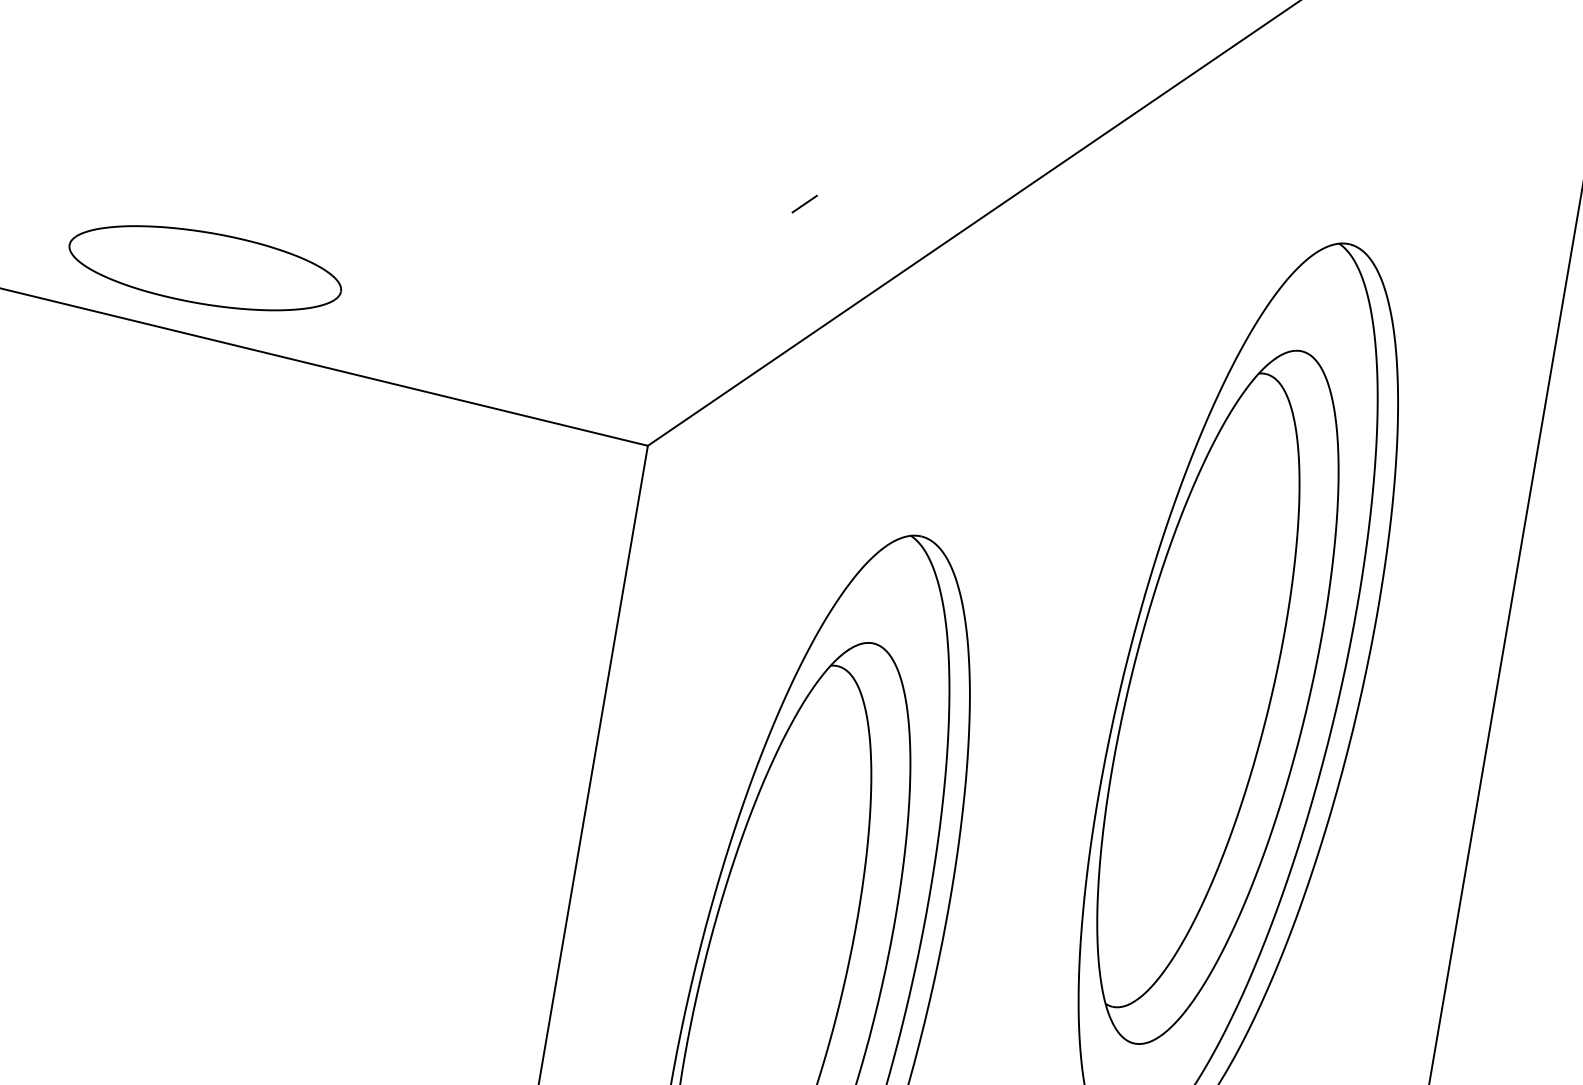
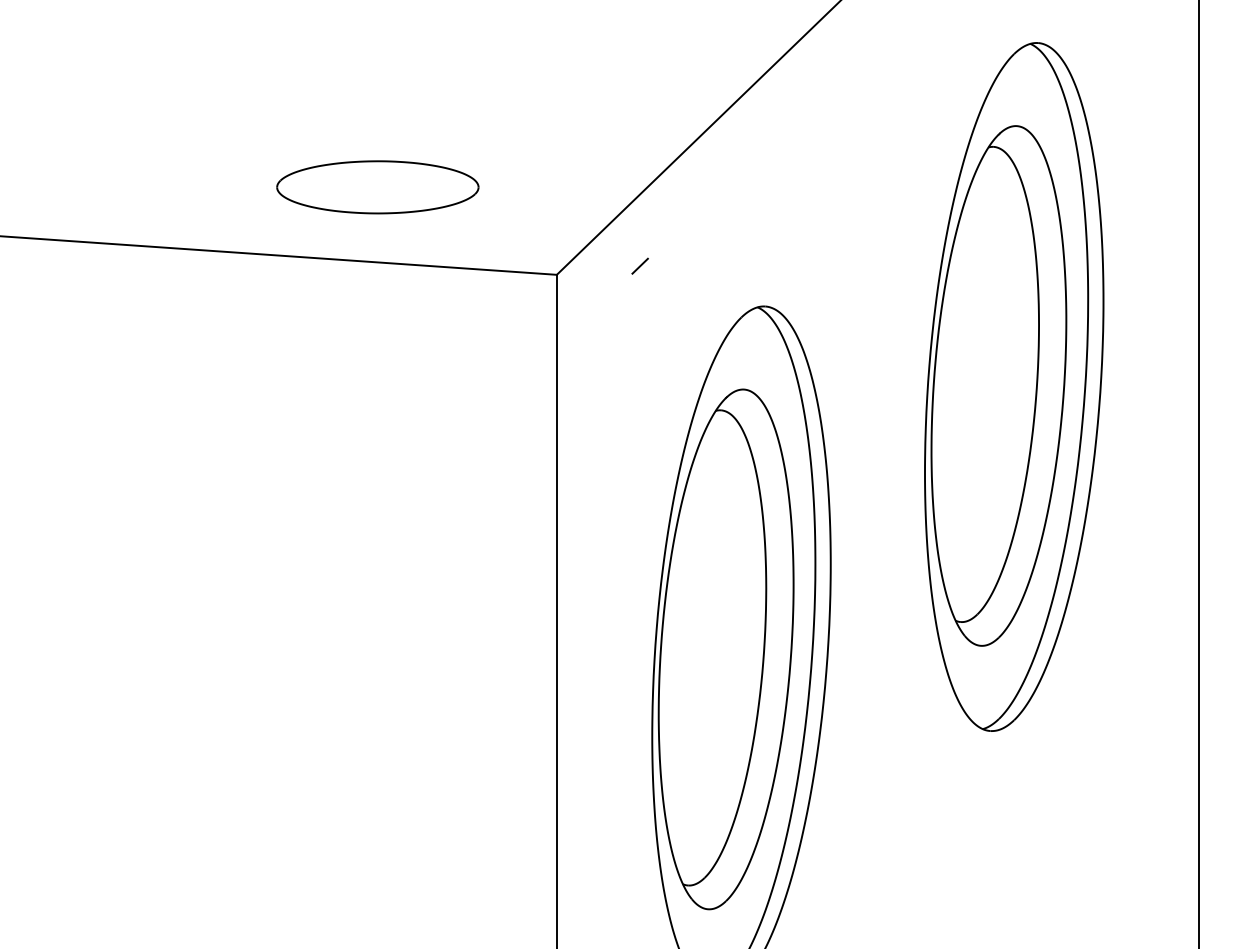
line: (803, 202) -> (639, 265), moved
part: (204, 268) -> (377, 187), moved

